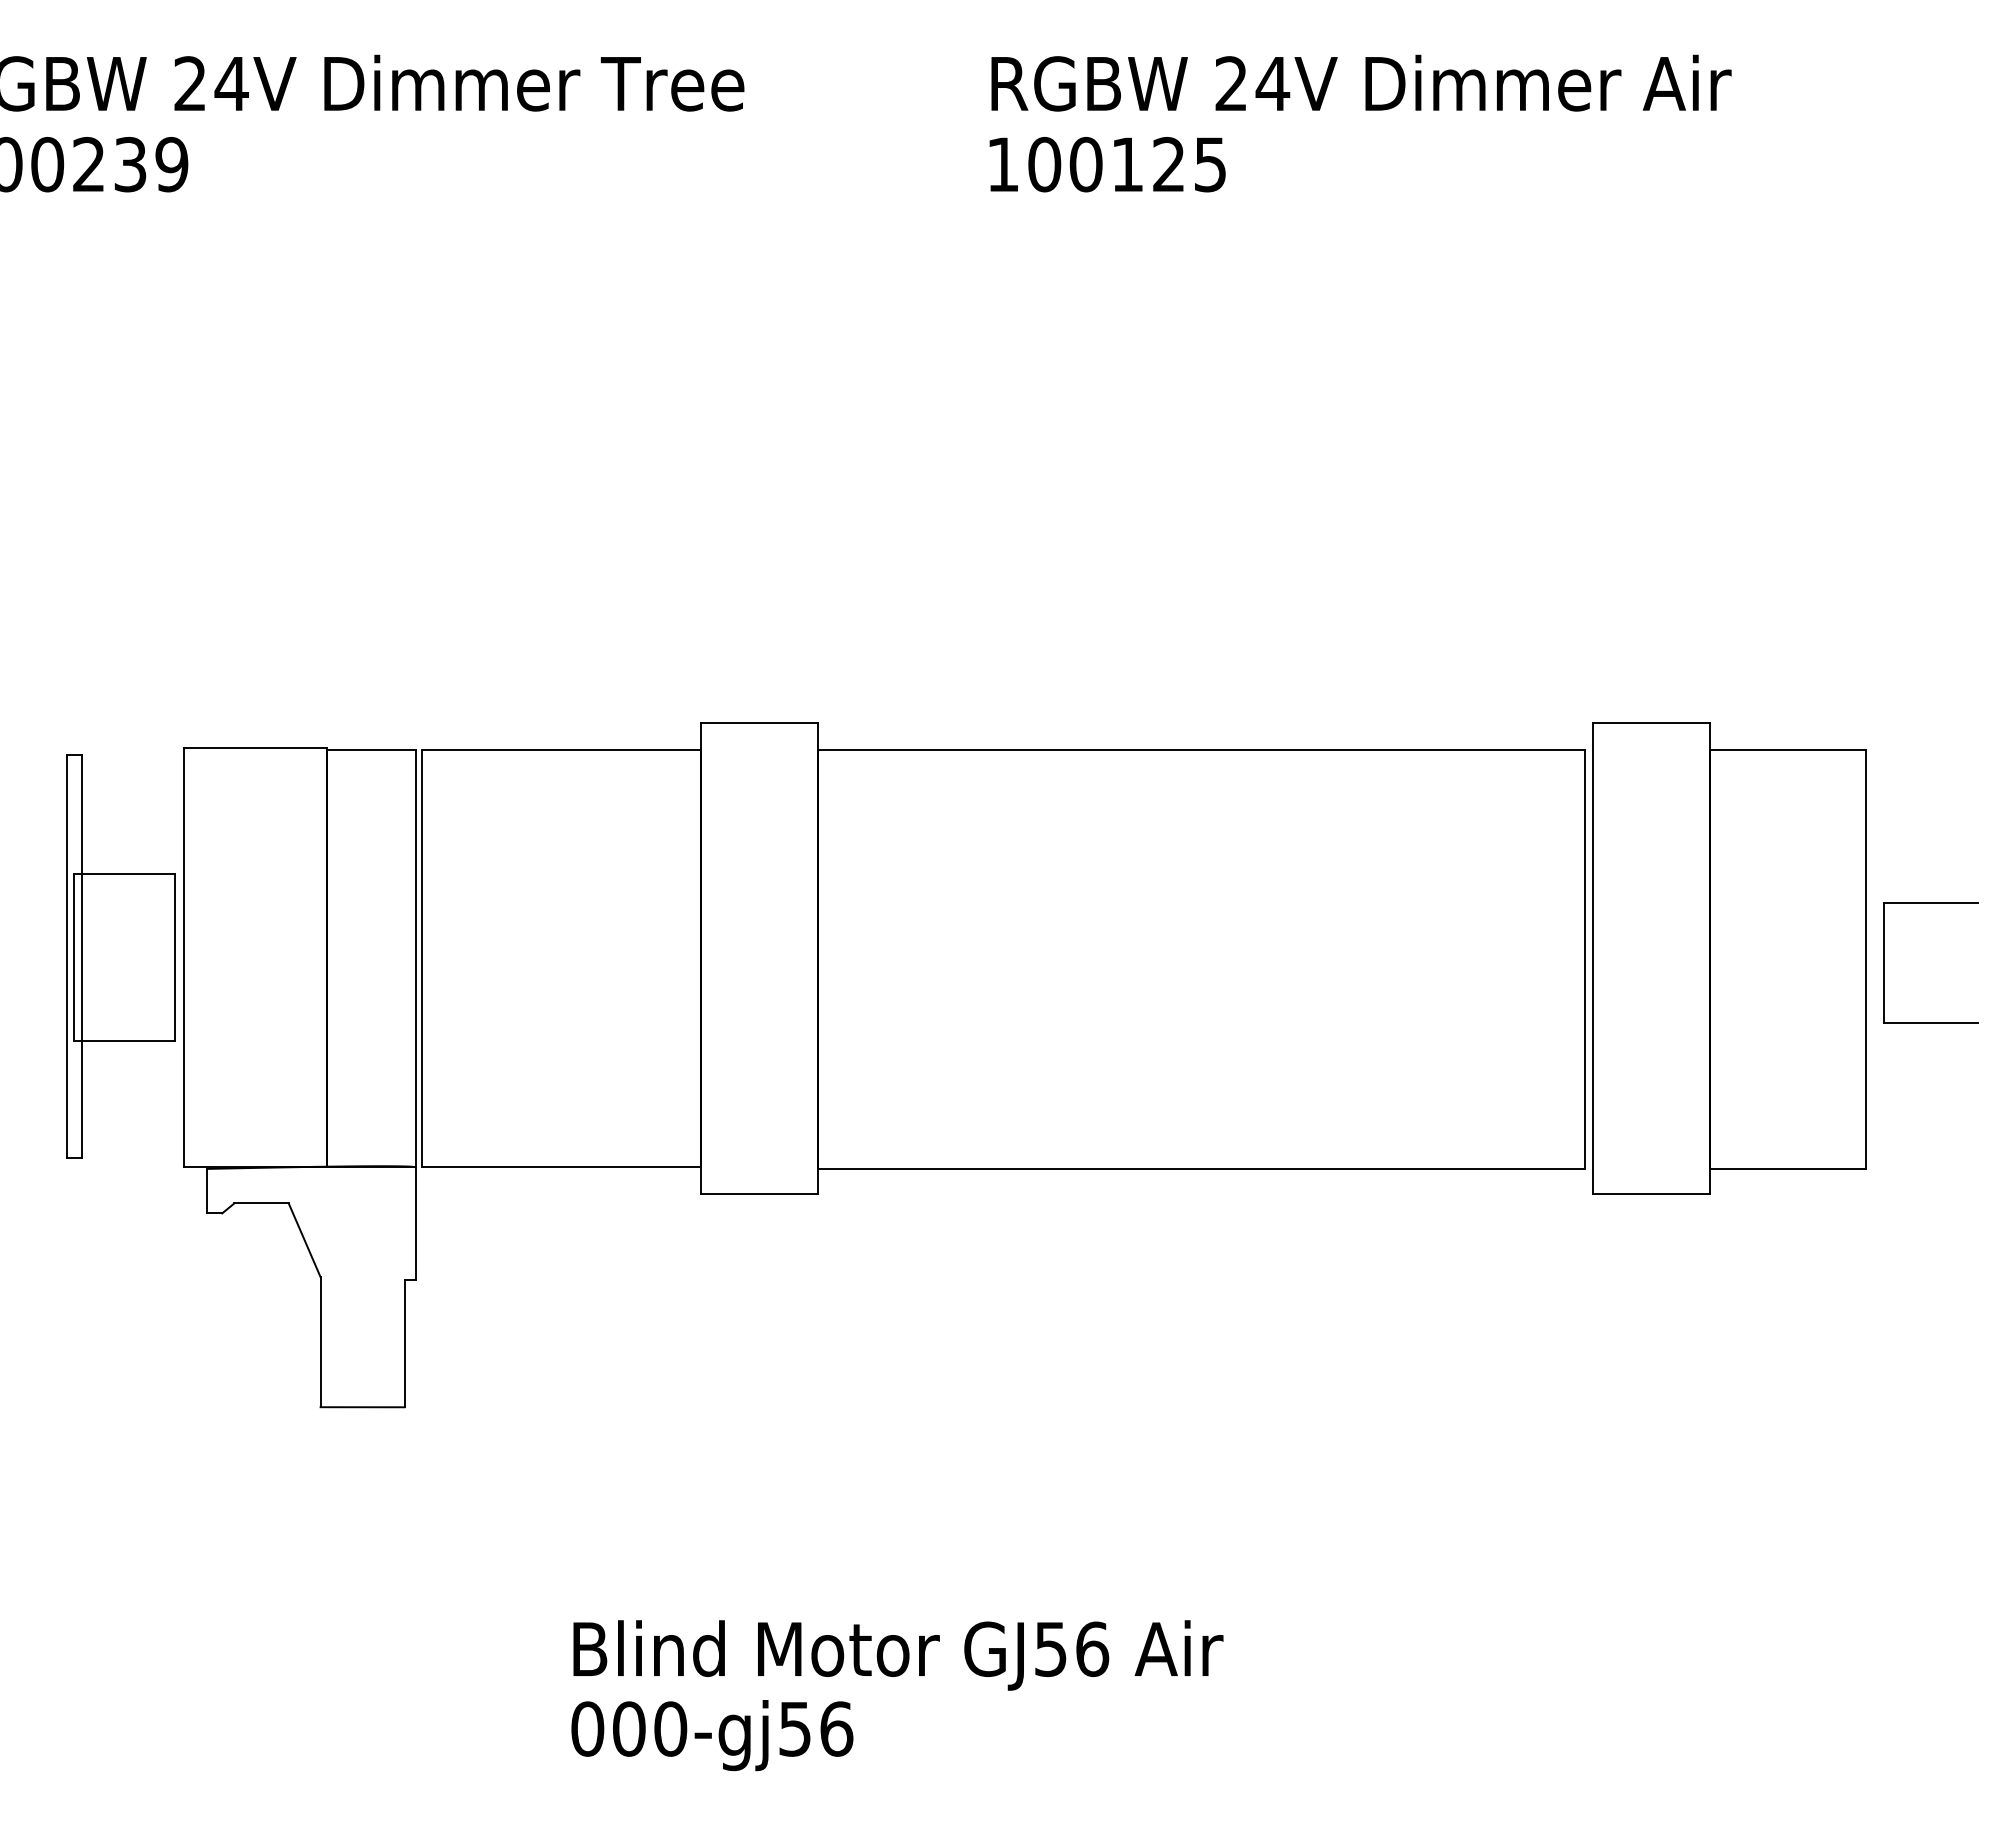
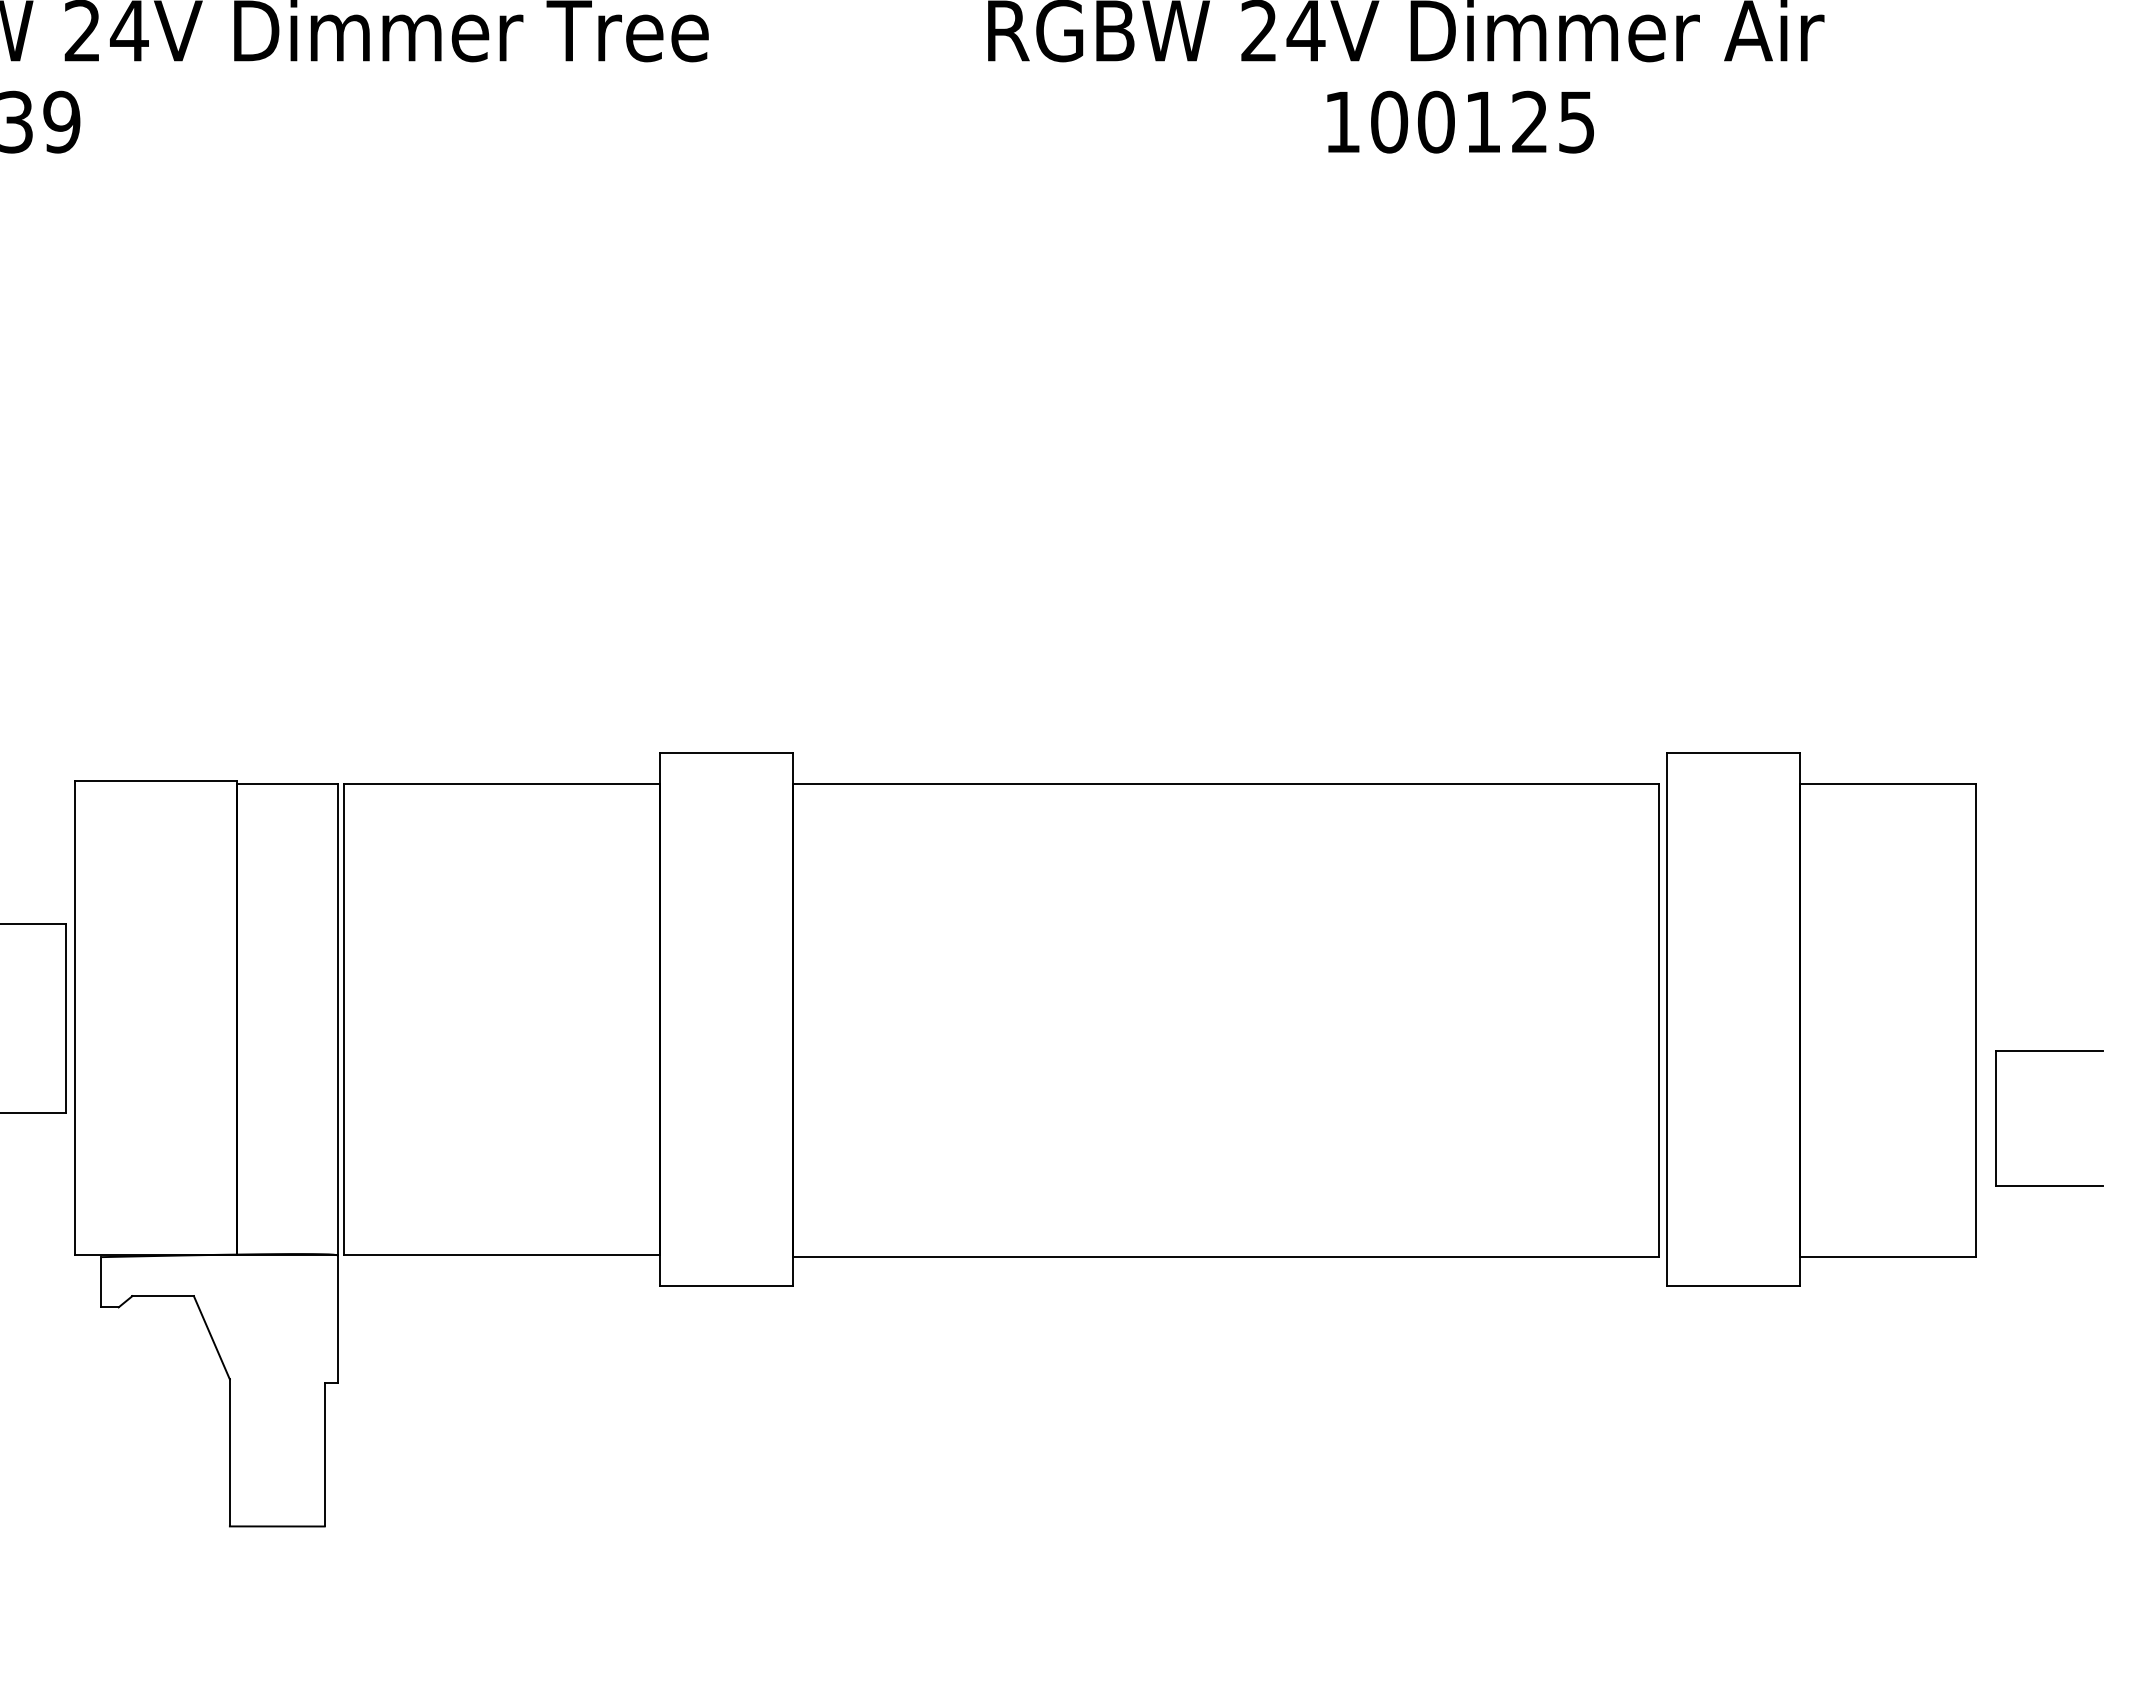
text: (1107, 164) -> (1460, 122), moved
part: (1884, 962) -> (1997, 1117), moved

